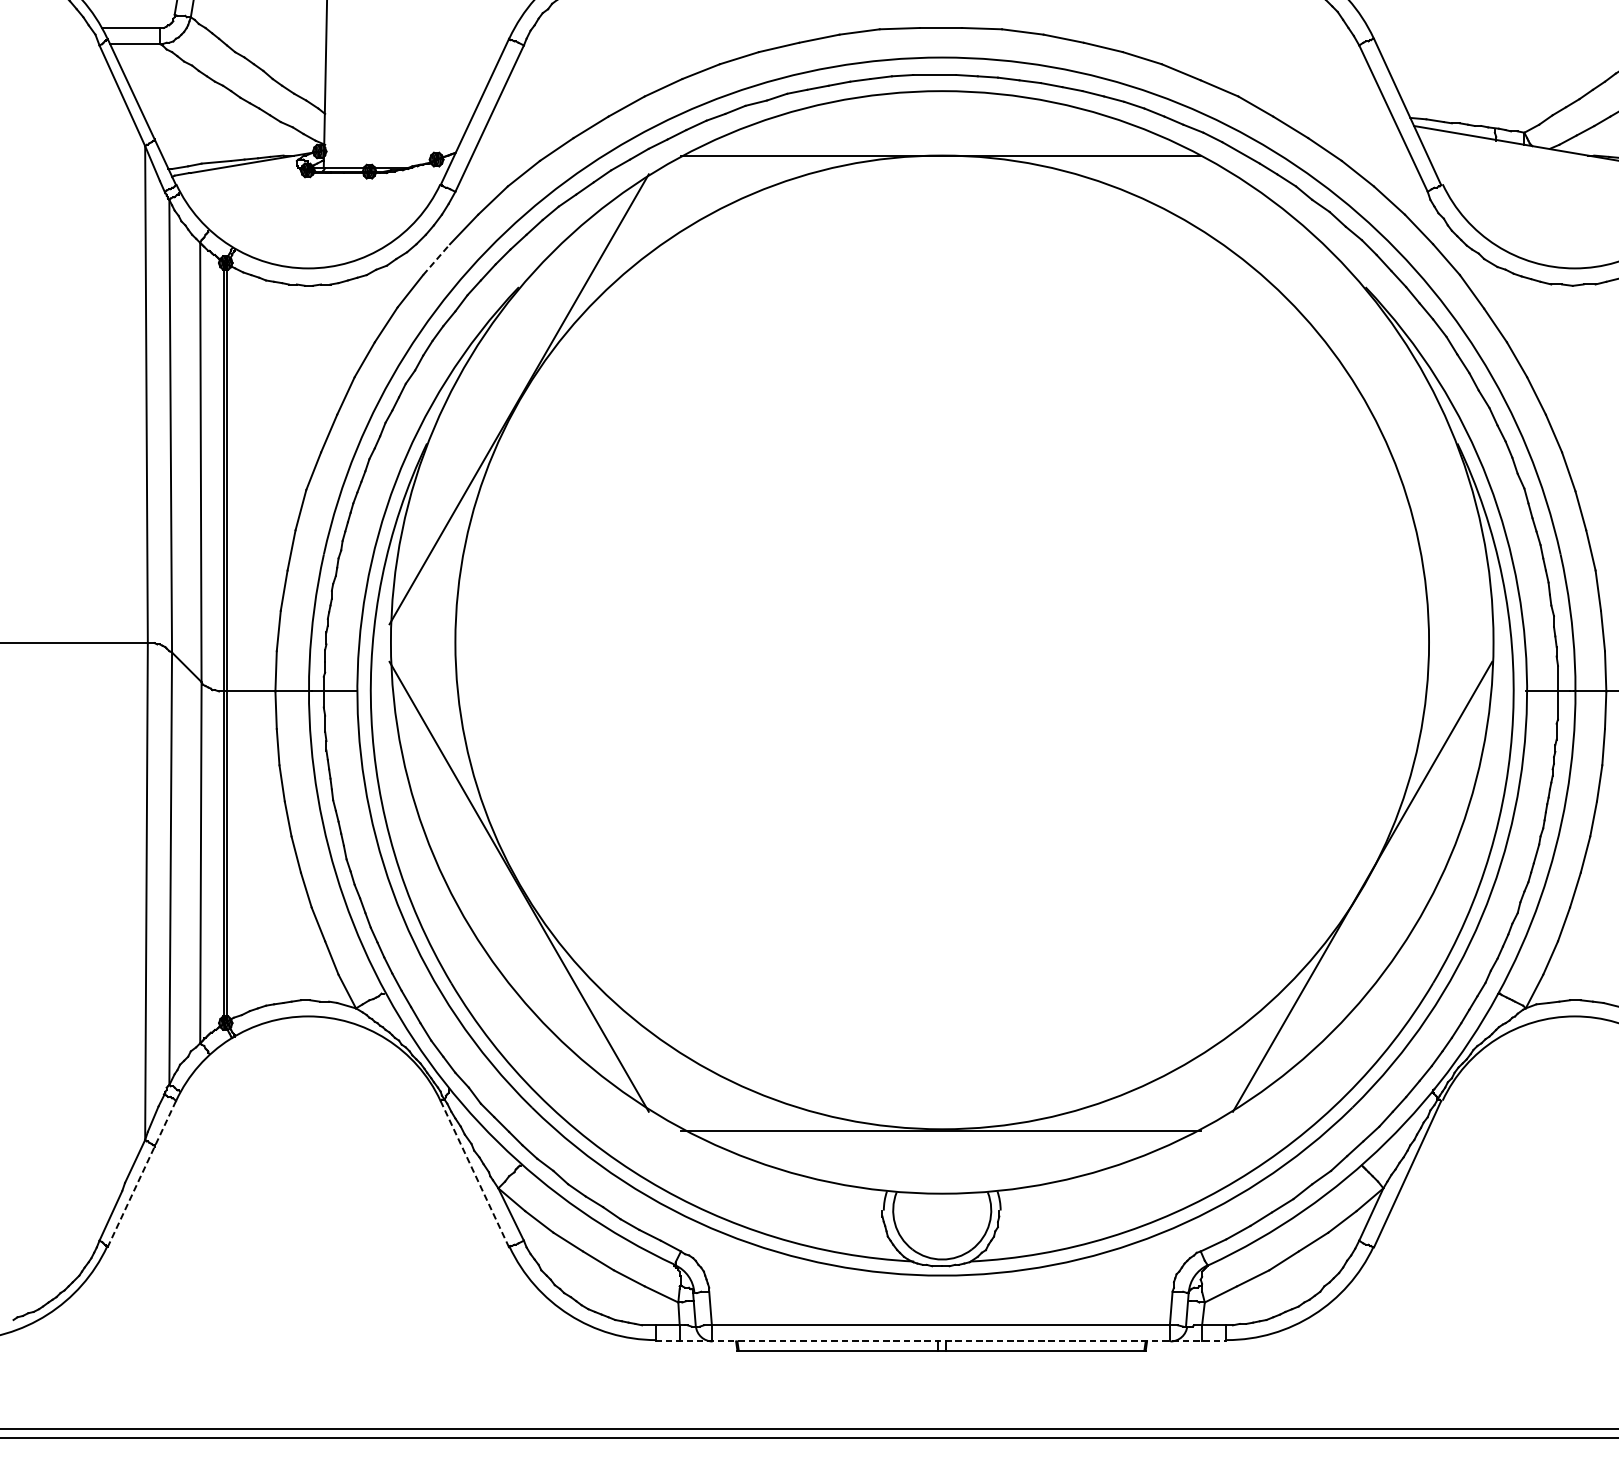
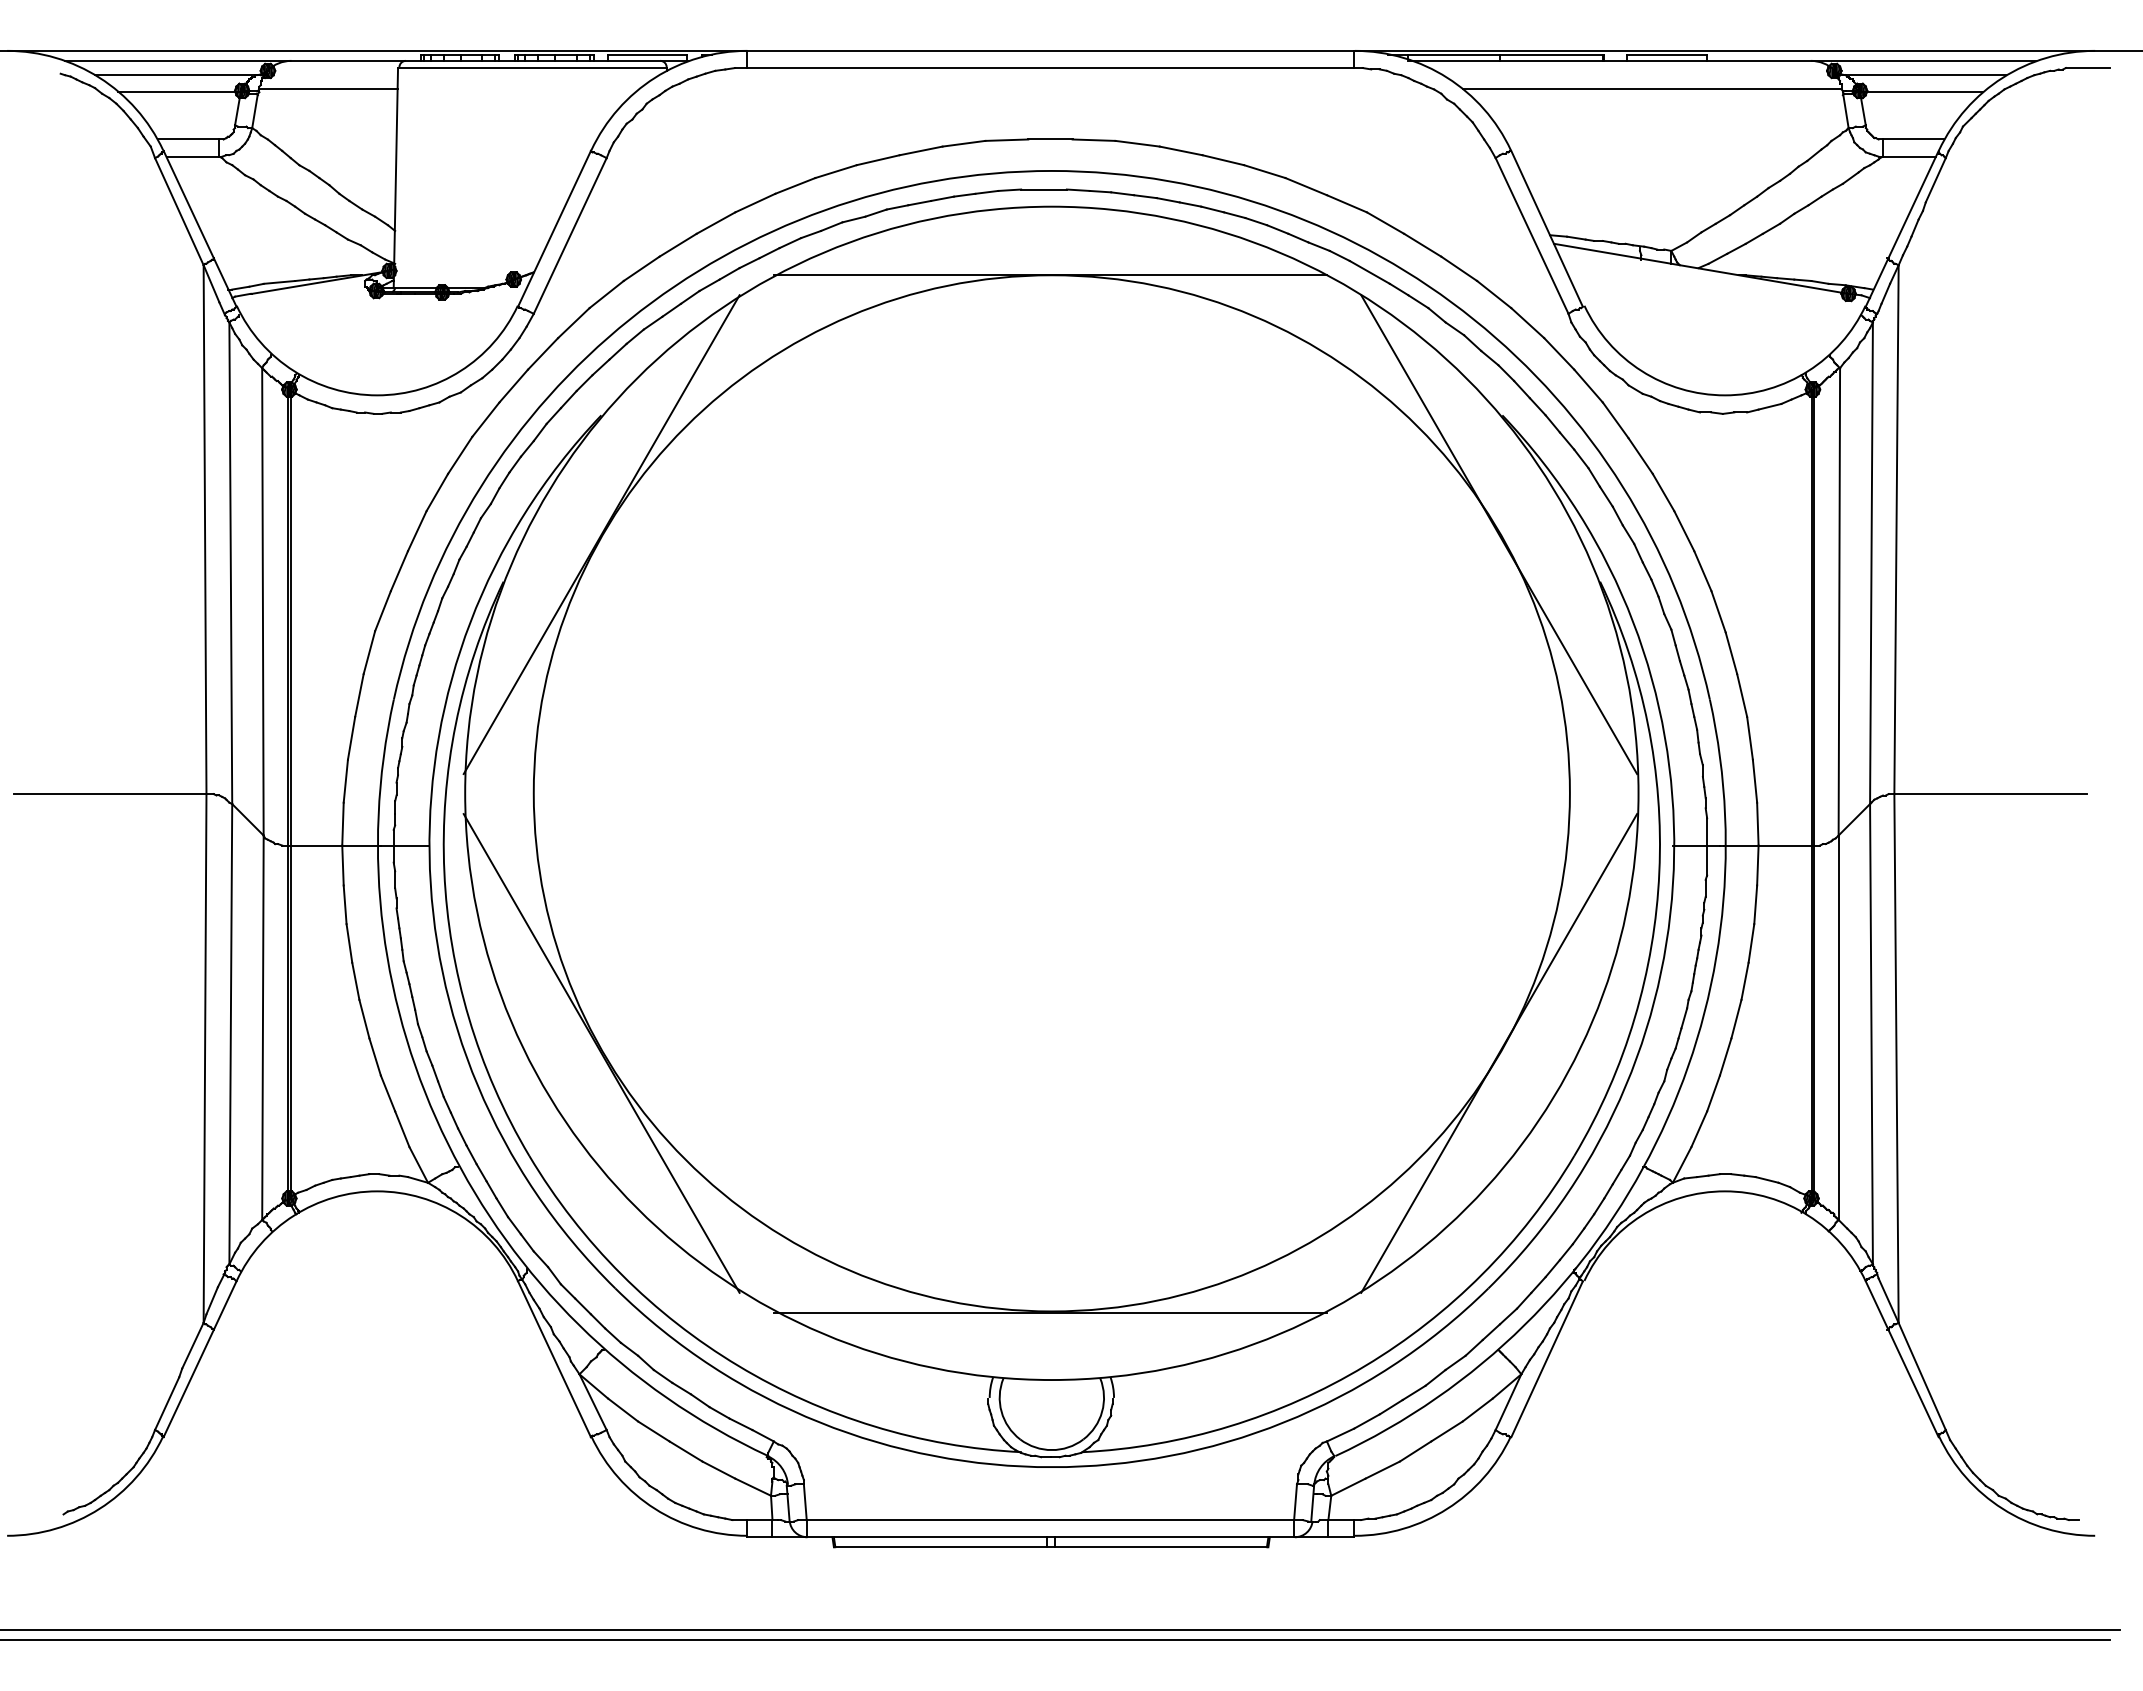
line: (436, 260) -> (513, 386), dashed -> solid
line: (1362, 399) -> (1499, 534), added
line: (142, 1174) -> (200, 1359), dashed -> solid
line: (474, 1174) -> (554, 1359), dashed -> solid
line: (940, 1341) -> (1050, 1537), dashed -> solid

